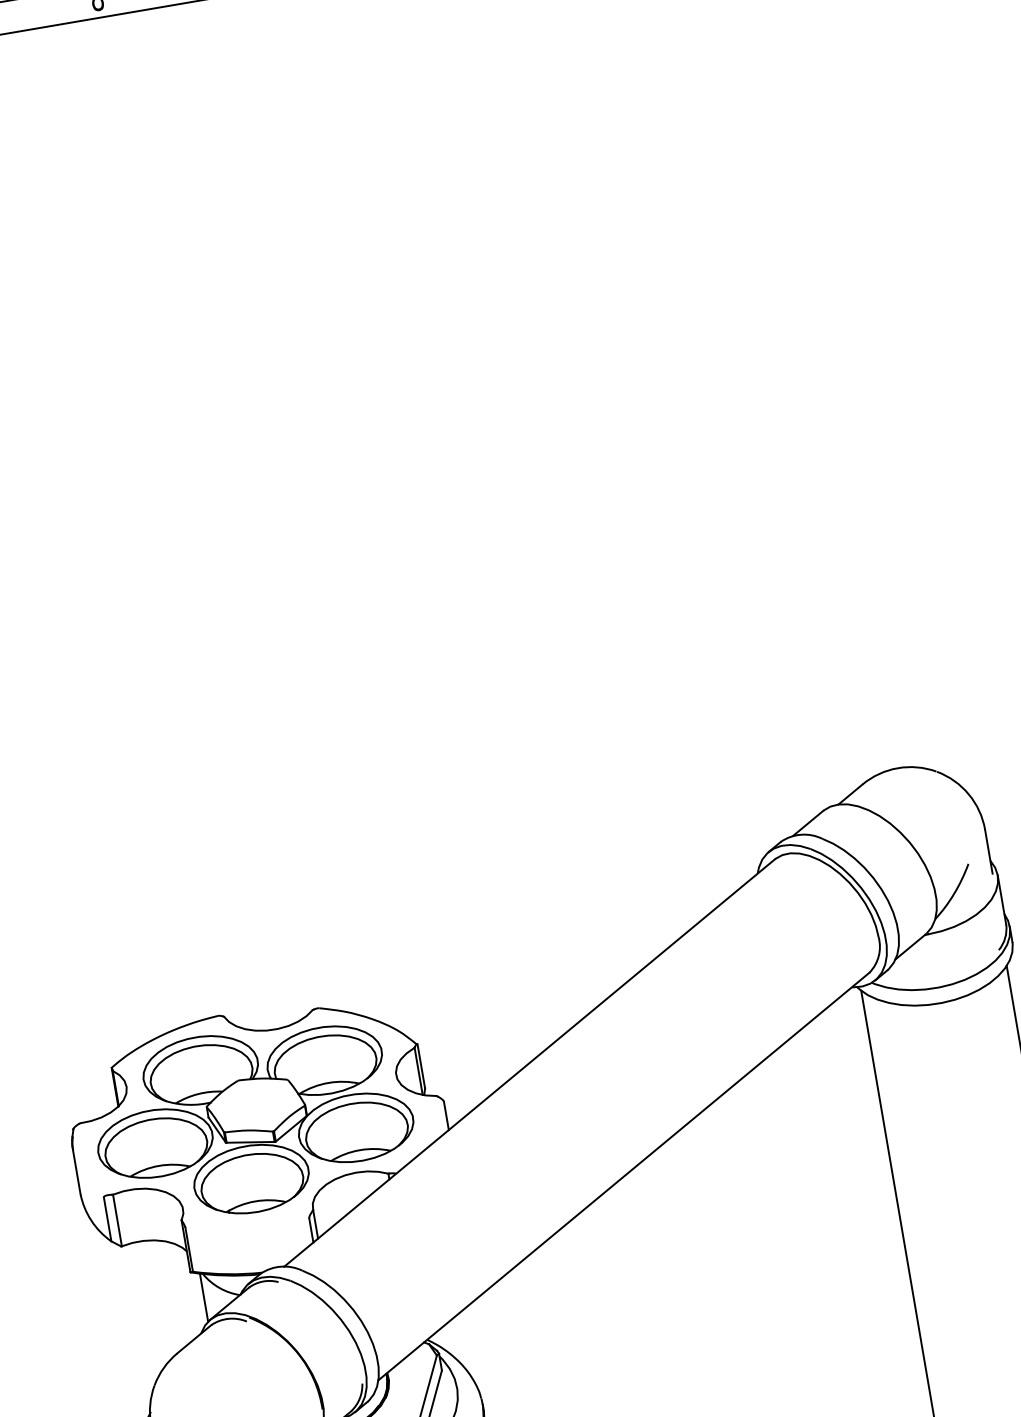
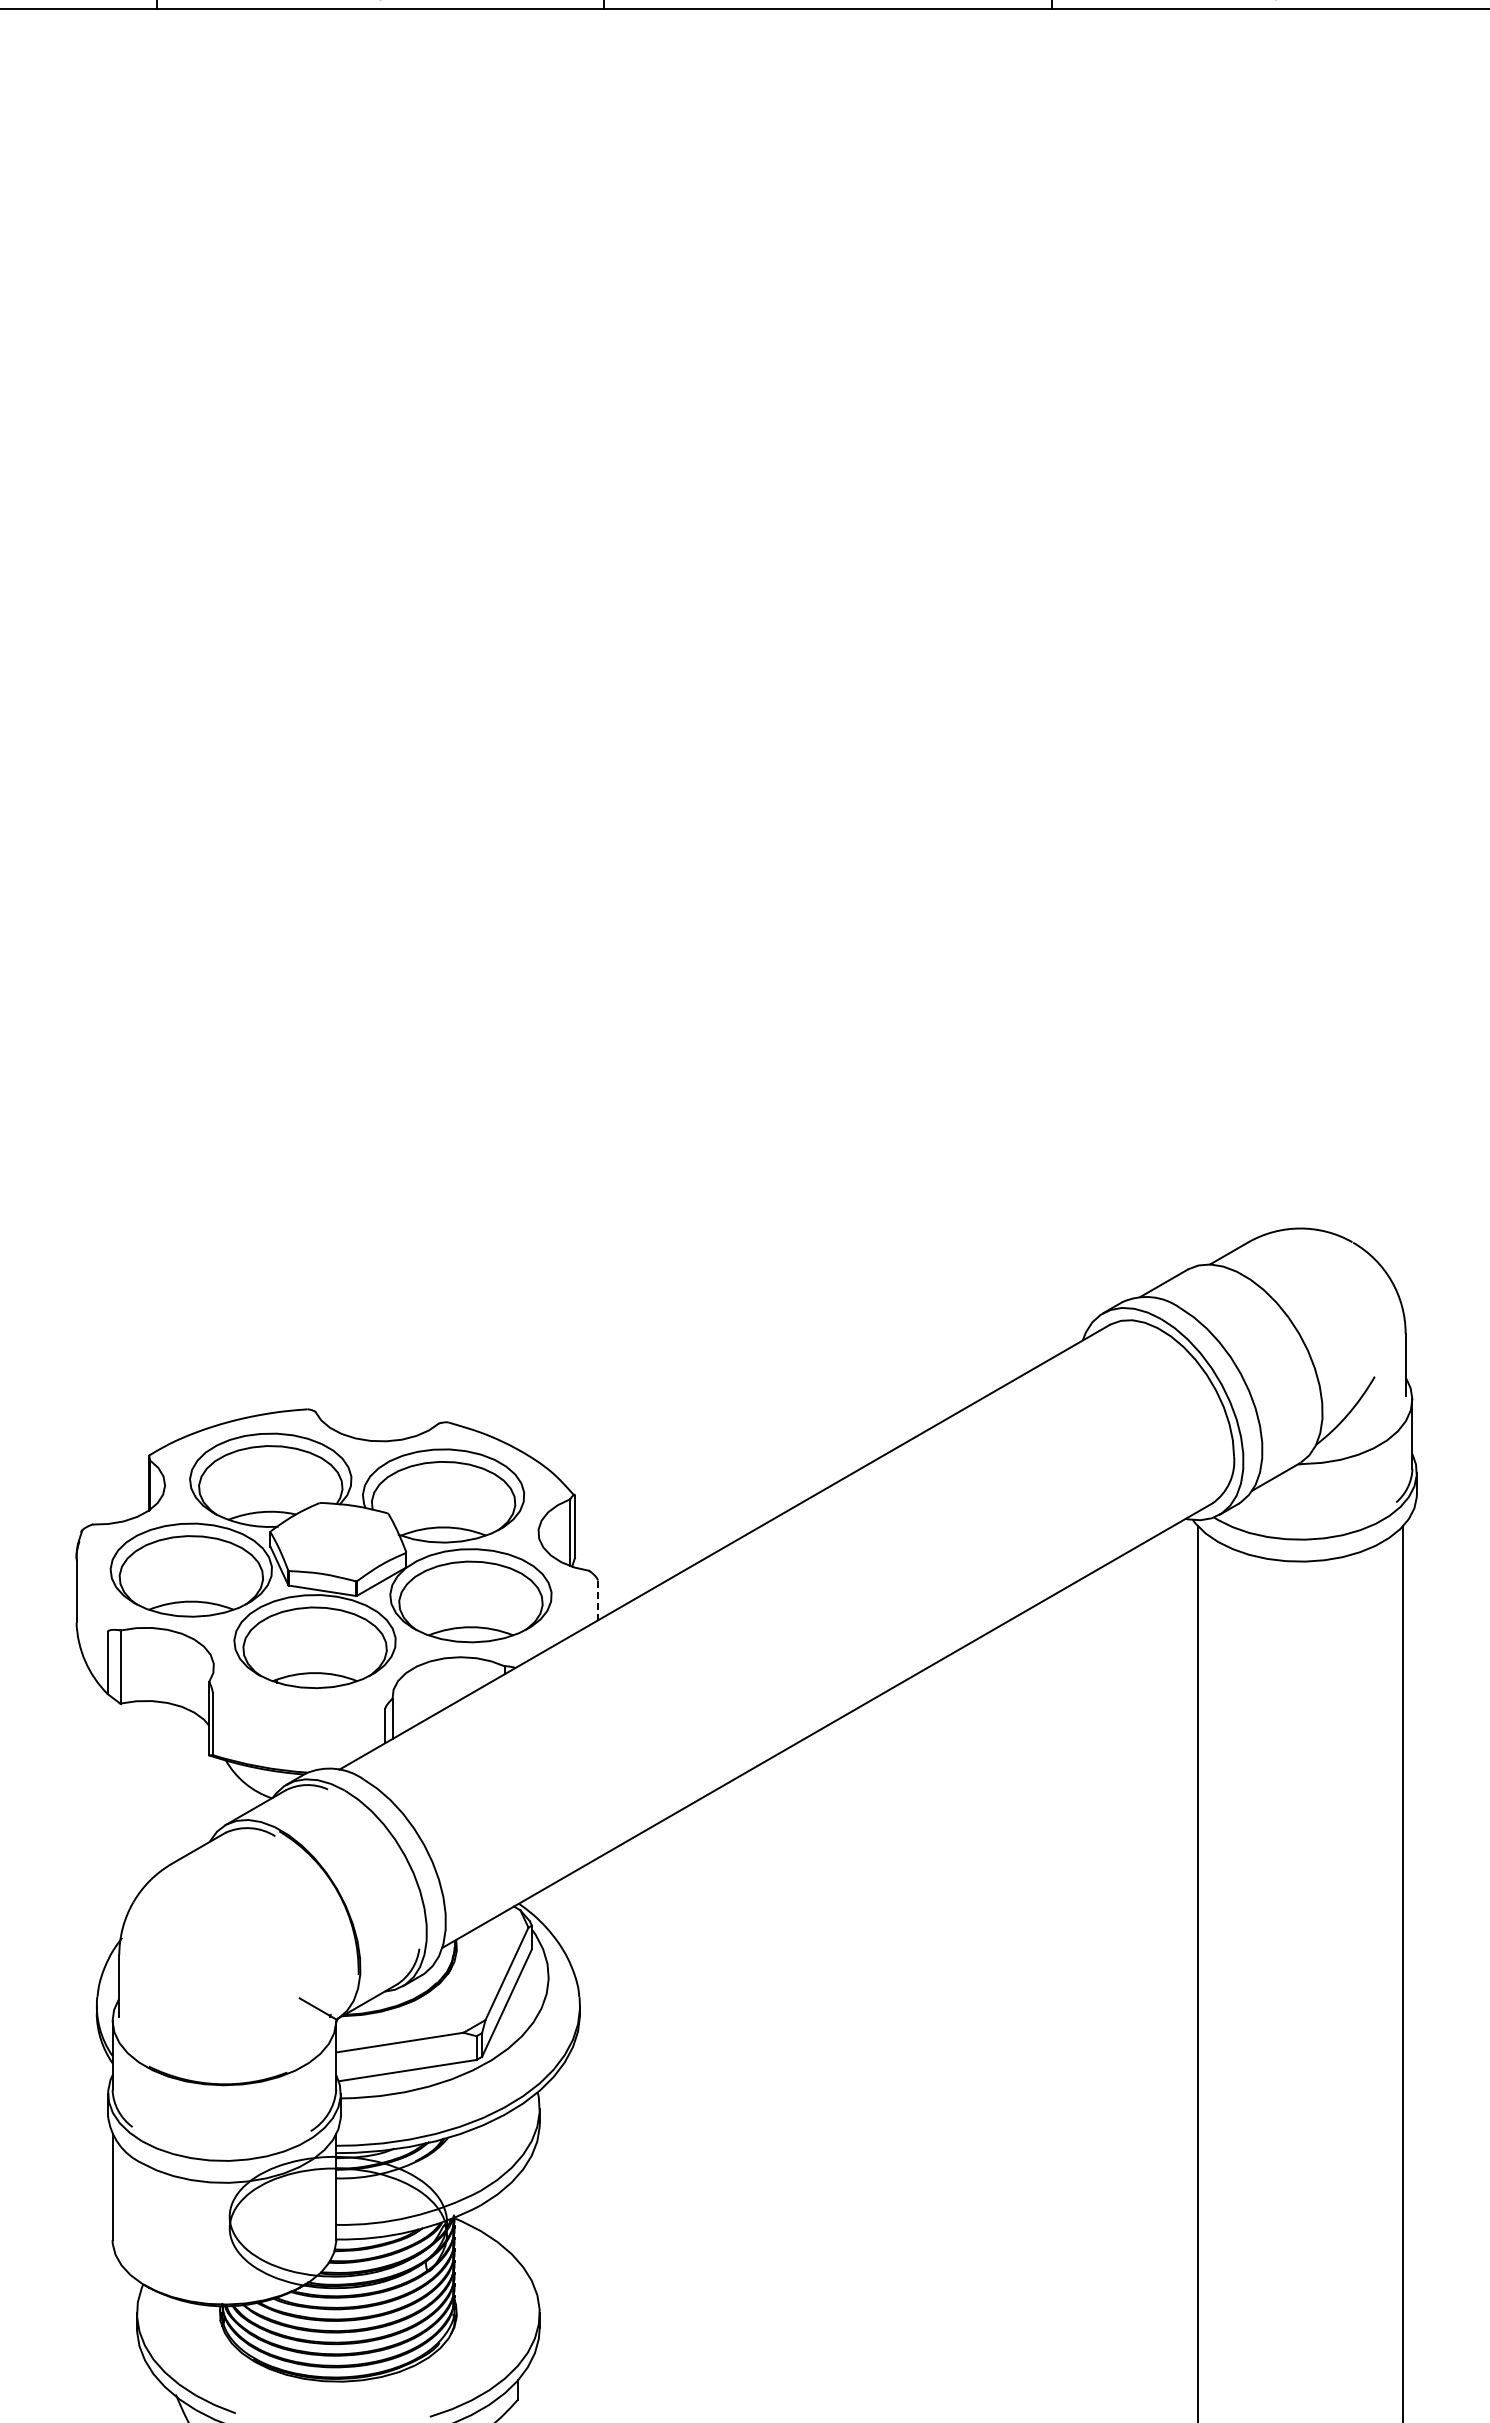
line: (446, 1115) -> (597, 1600), solid -> dashed
line: (203, 1297) -> (221, 1793), removed

